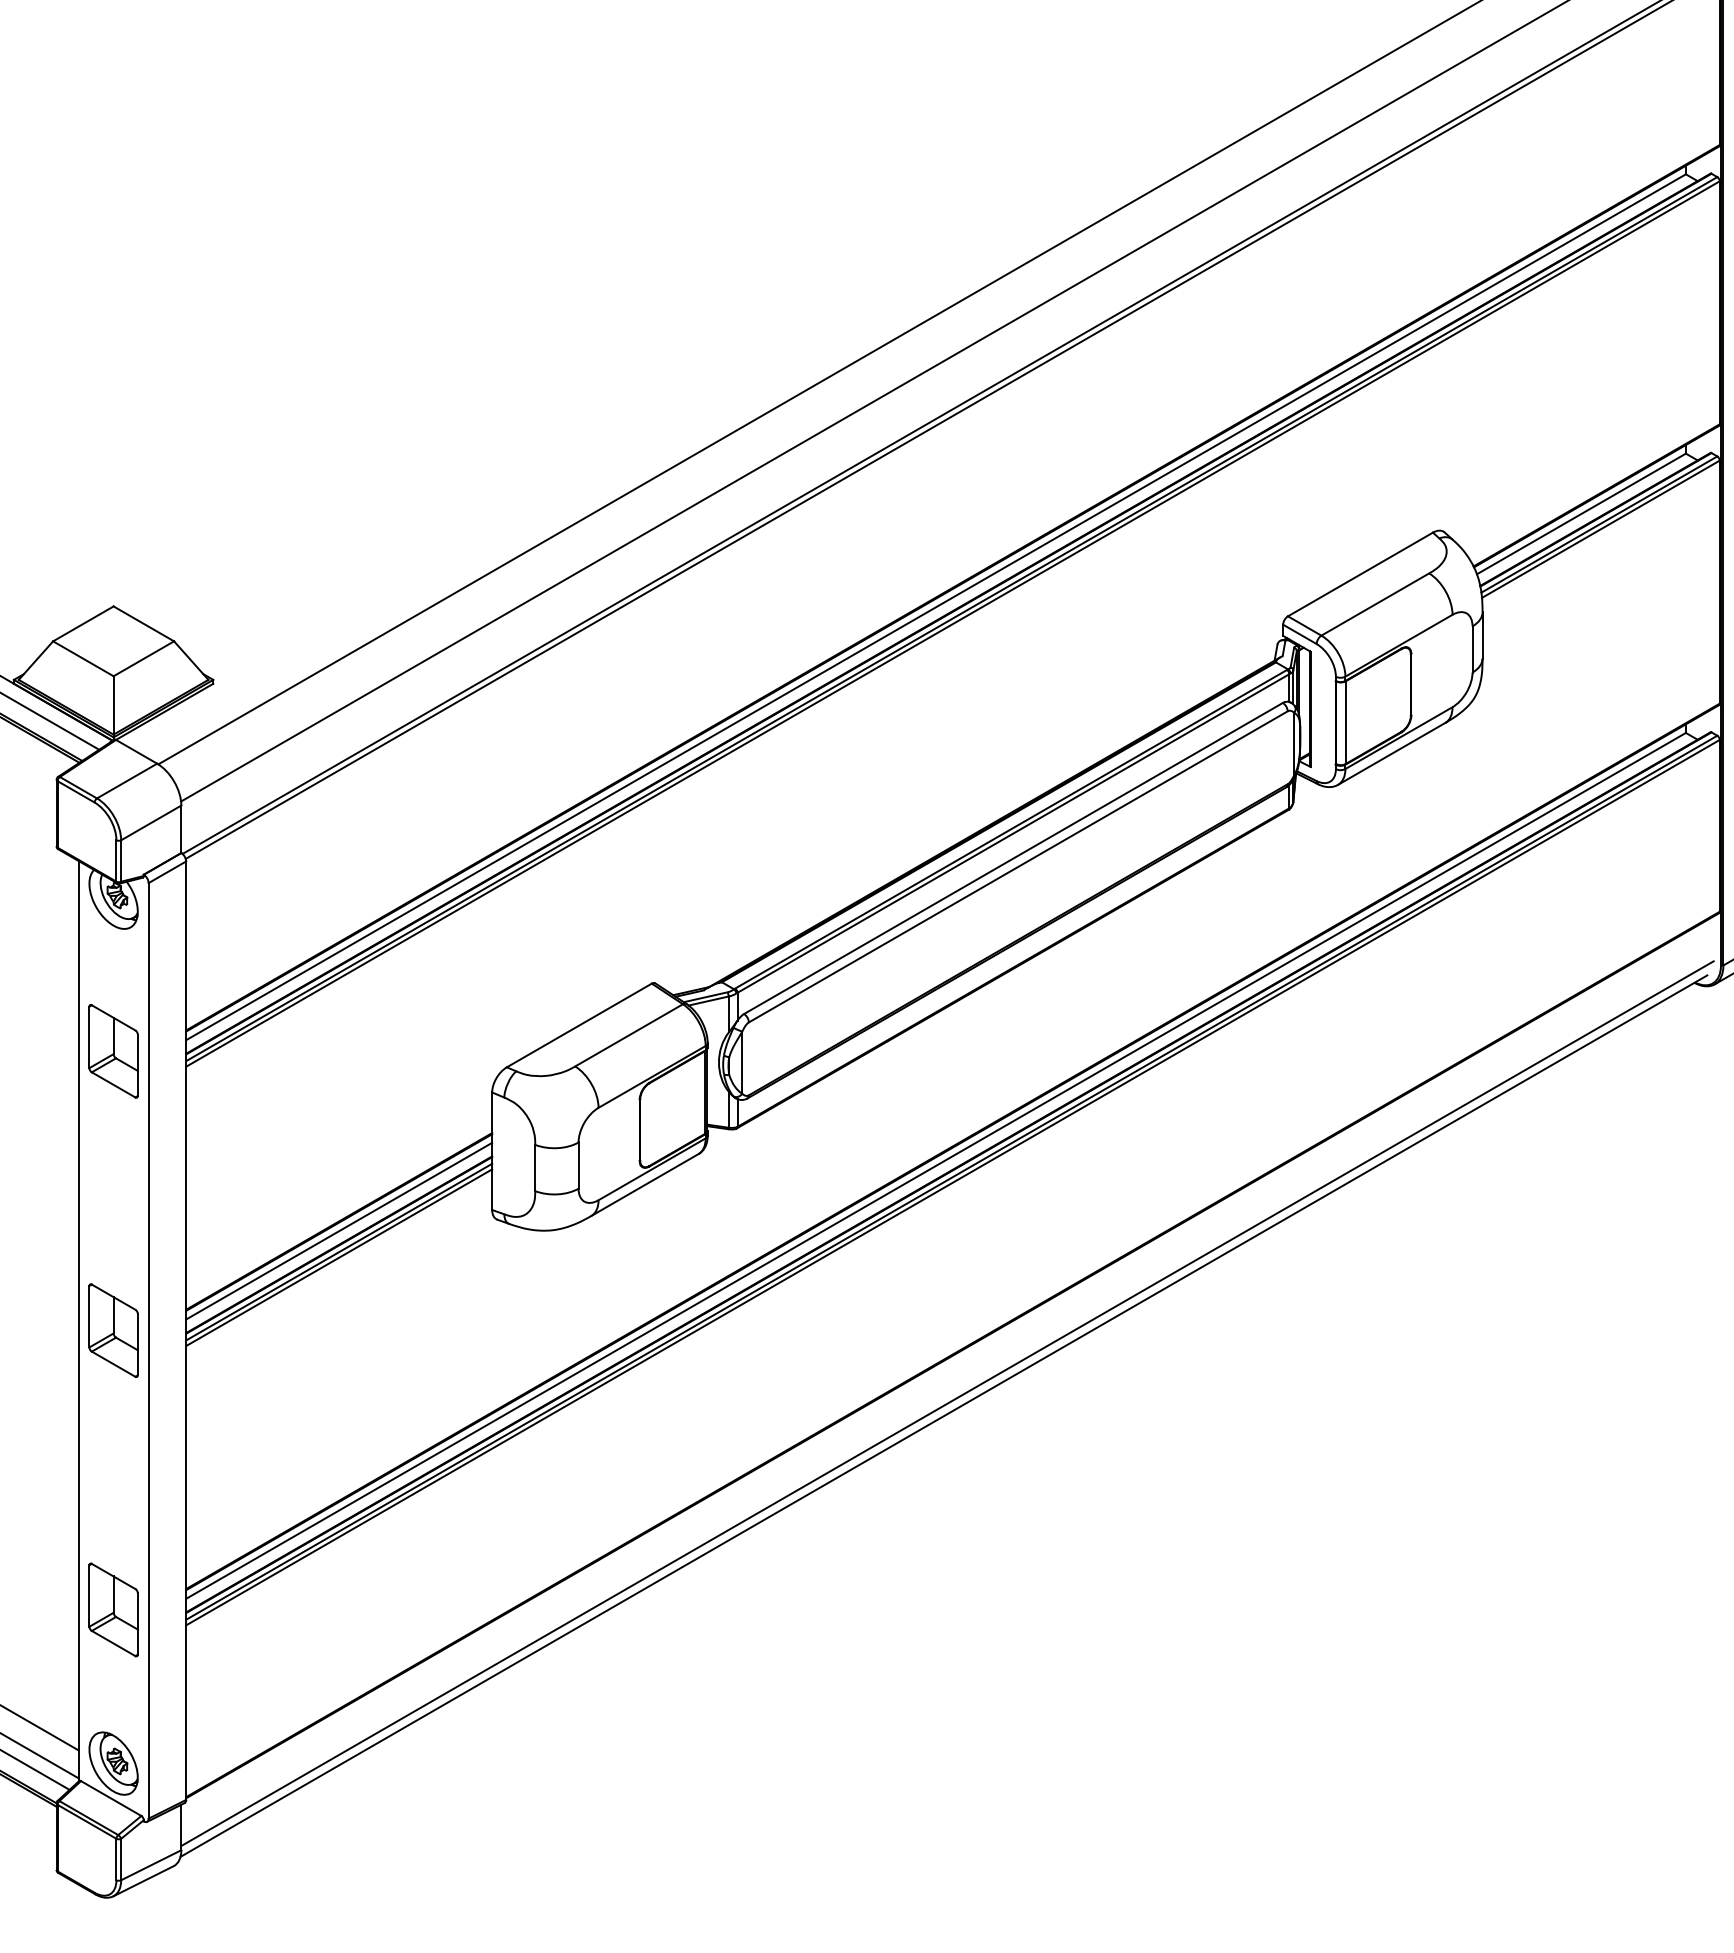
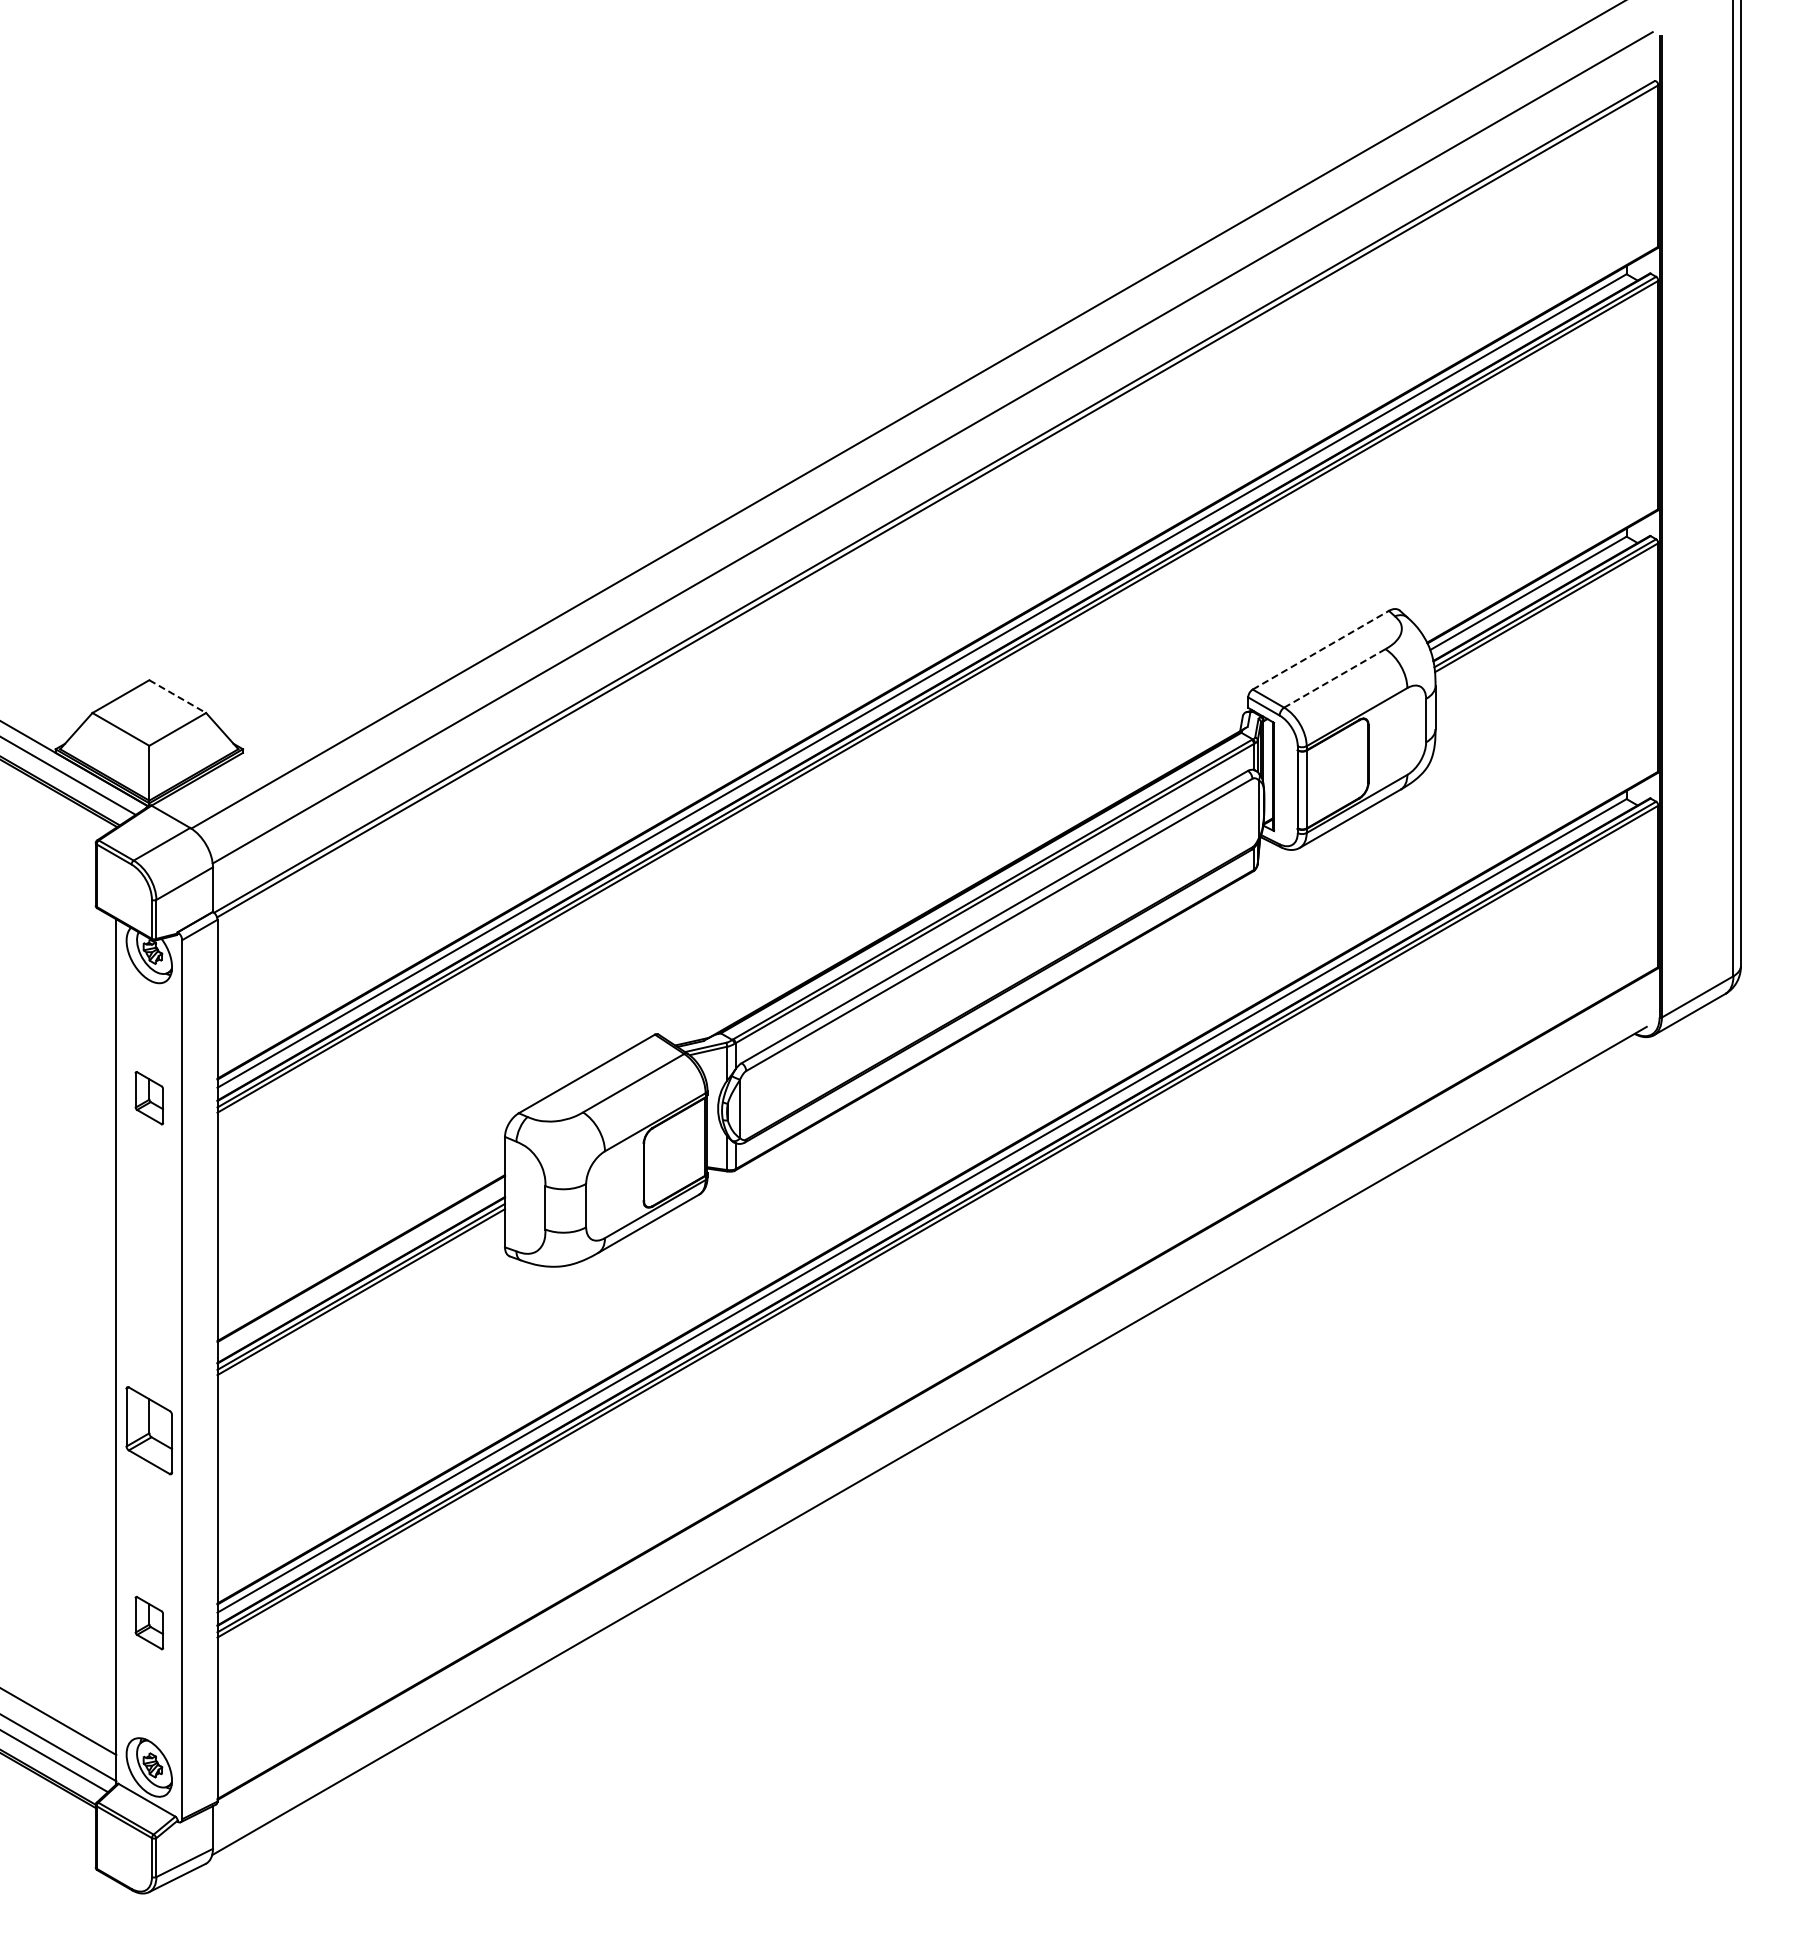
line: (1360, 574) -> (1320, 650), solid -> dashed
line: (1375, 604) -> (1334, 678), solid -> dashed
line: (143, 623) -> (177, 696), solid -> dashed
part: (113, 1050) -> (149, 1097), size x0.6
line: (339, 1231) -> (361, 1267), removed
part: (113, 1330) -> (149, 1430), moved
line: (947, 1402) -> (932, 1428), removed
part: (113, 1609) -> (149, 1622), size x0.6

